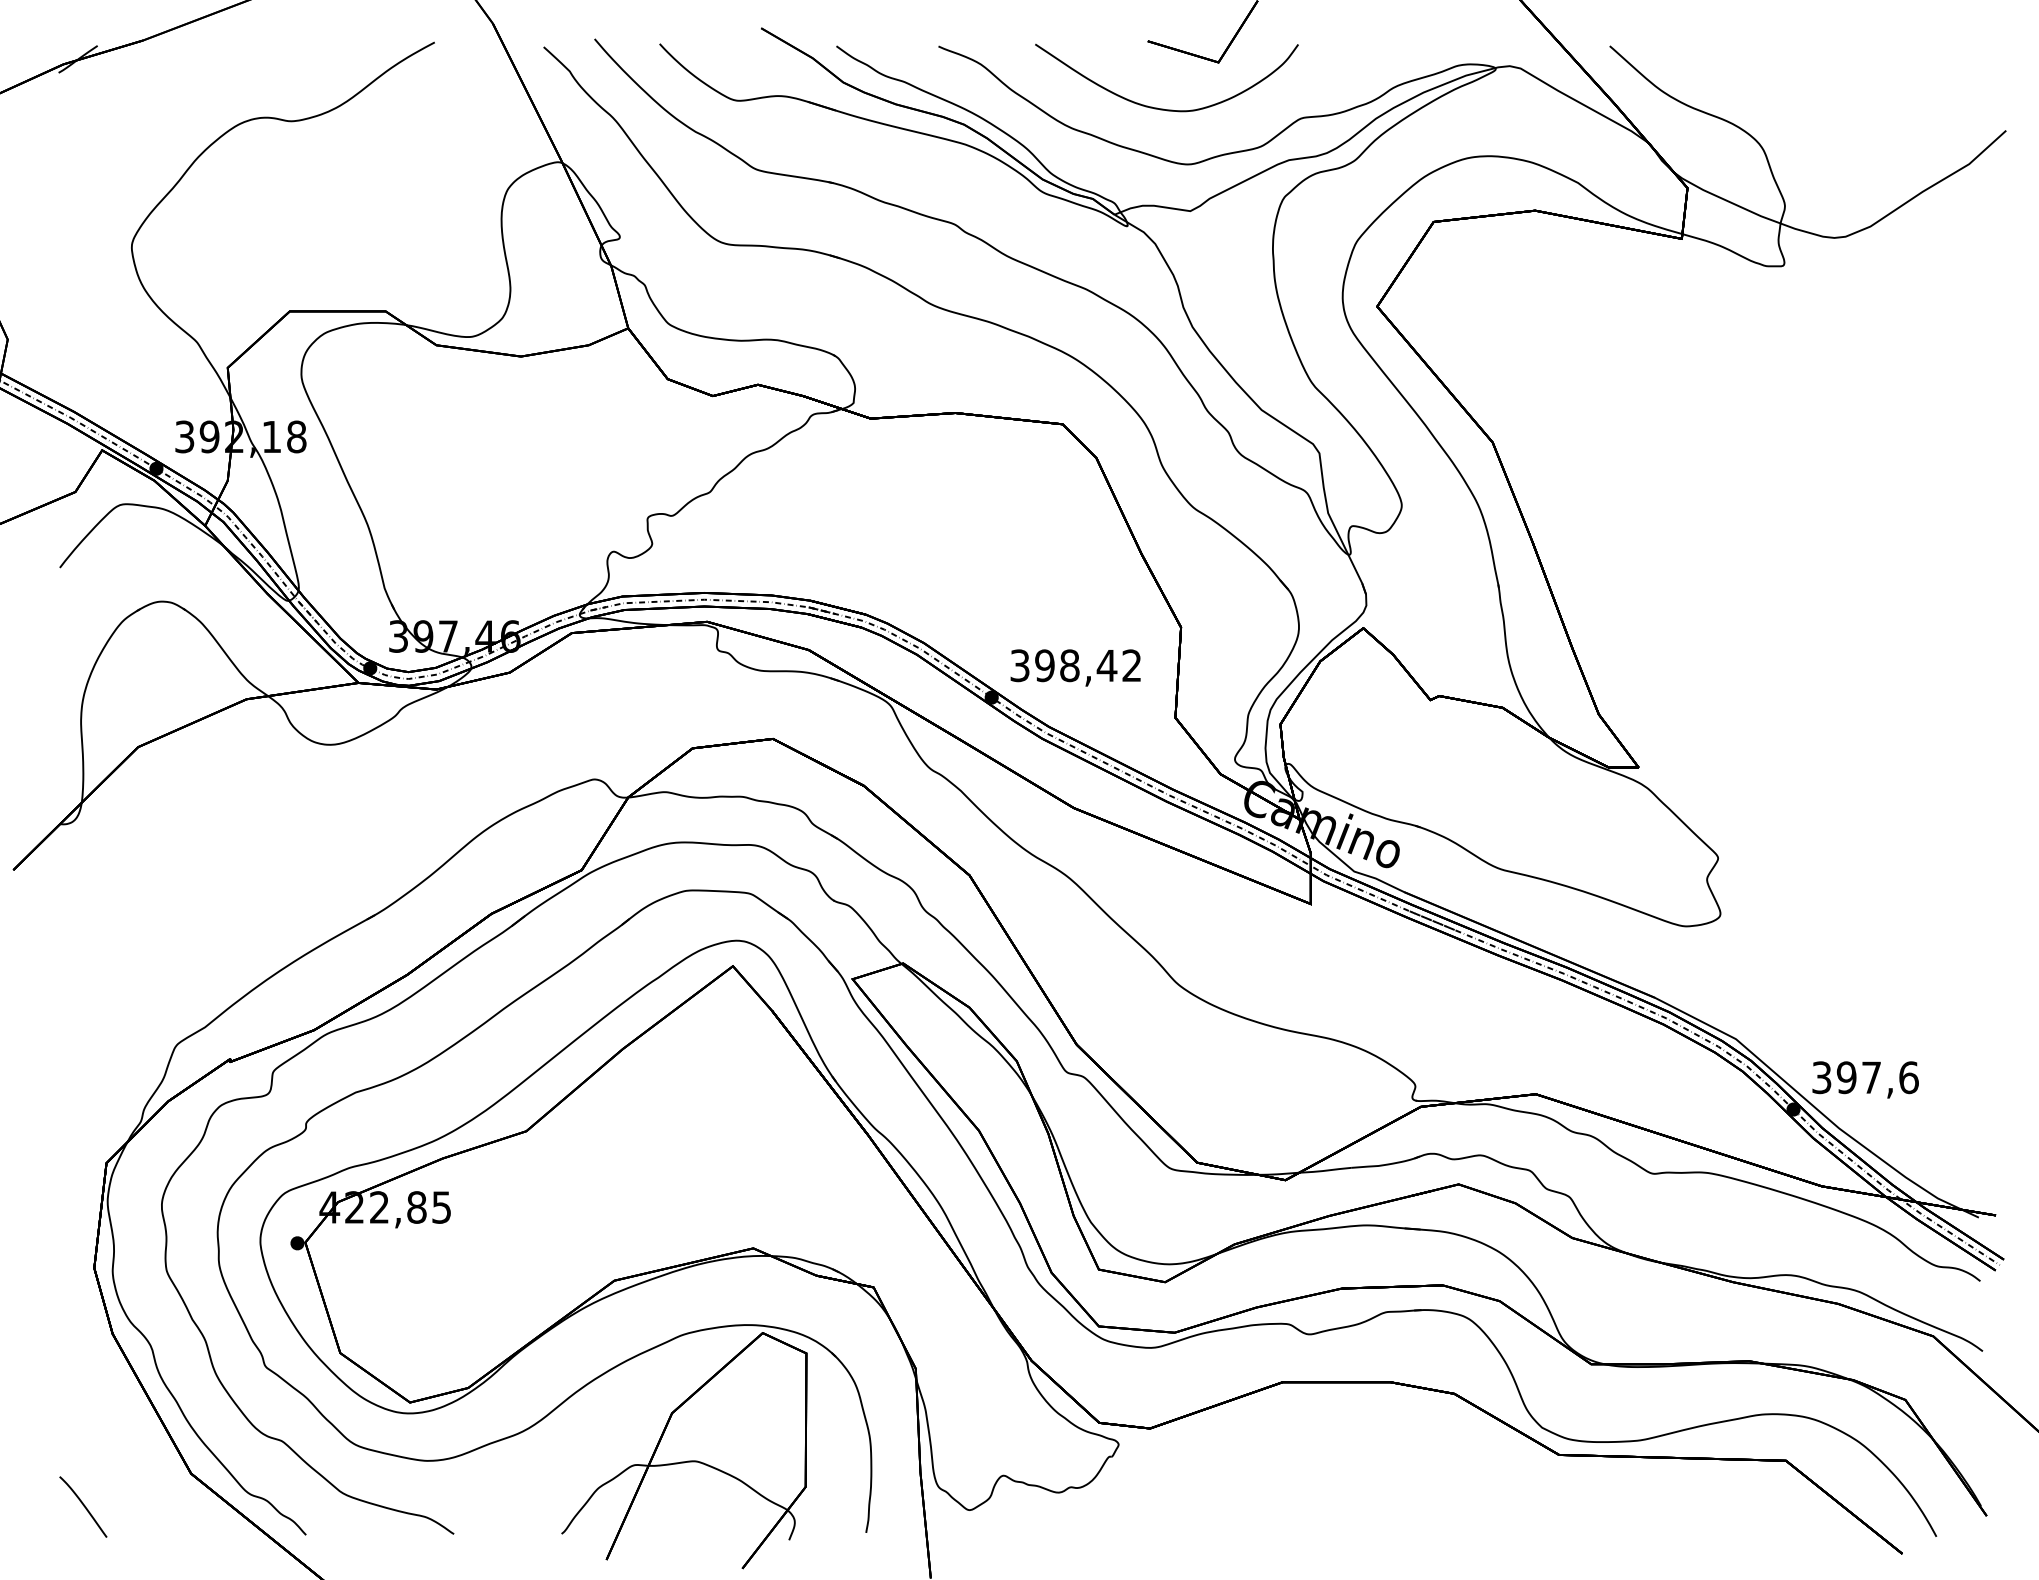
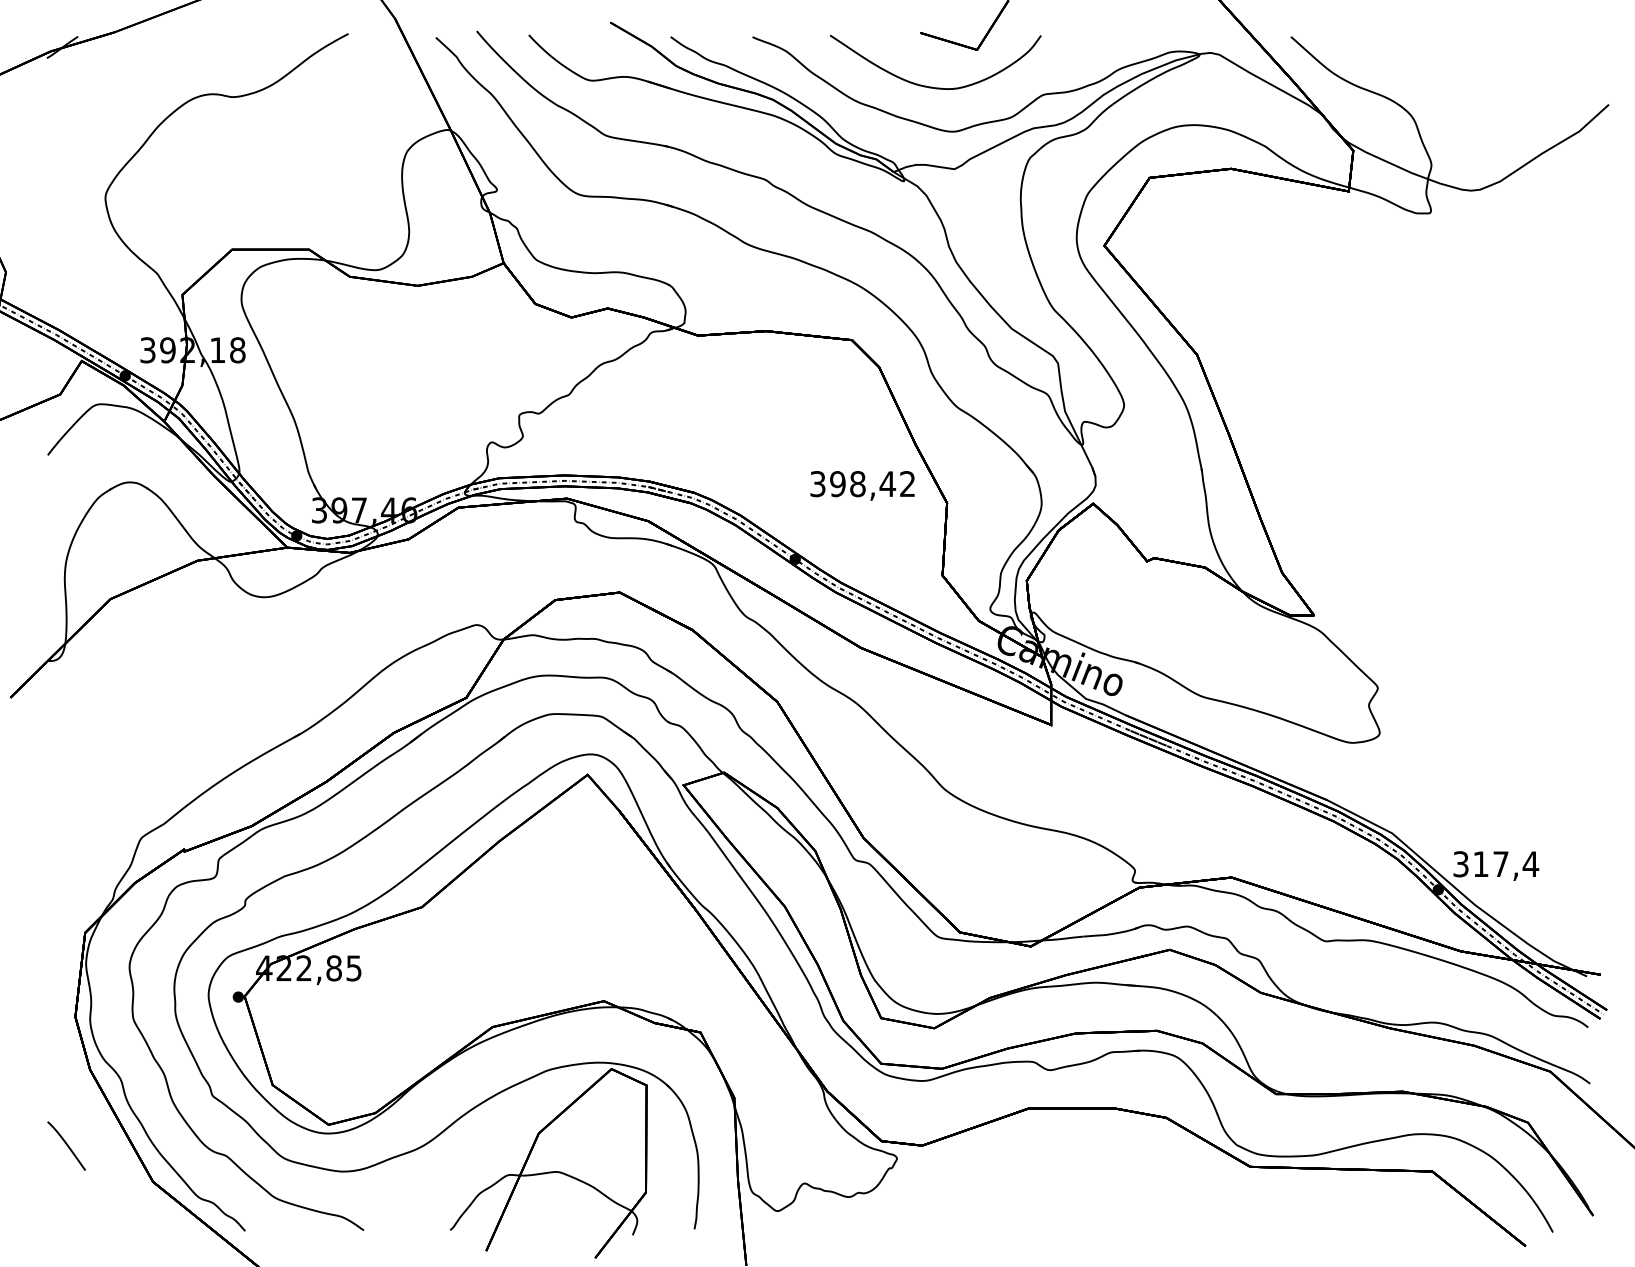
text: (1075, 667) -> (862, 485), moved
text: (1877, 1077) -> (1505, 864), 397,6 -> 317,4
curve: (83, 1506) -> (66, 1145), moved

